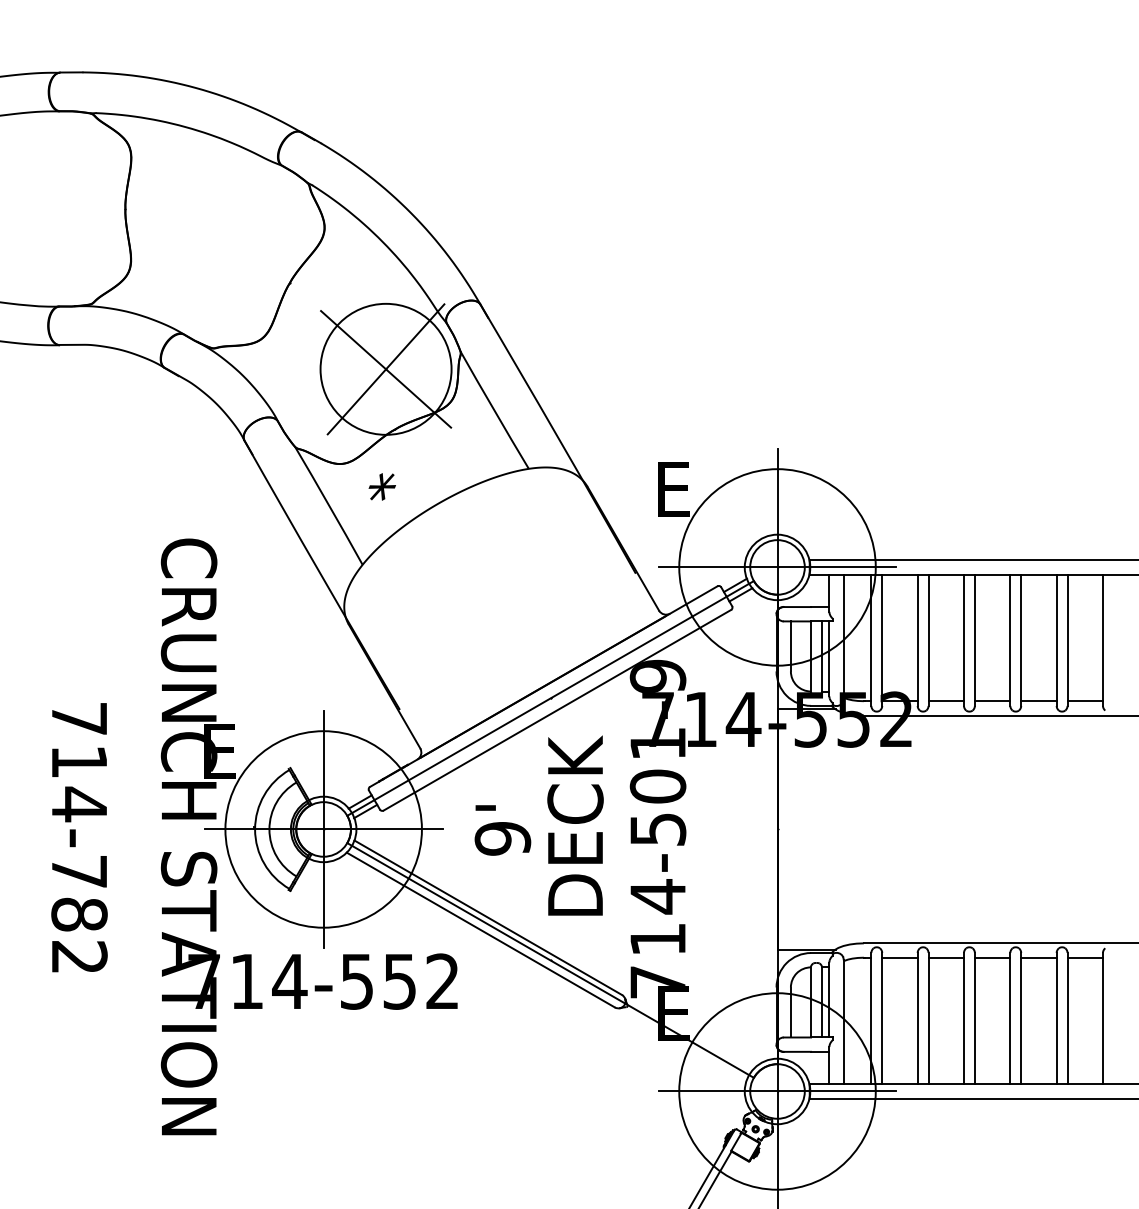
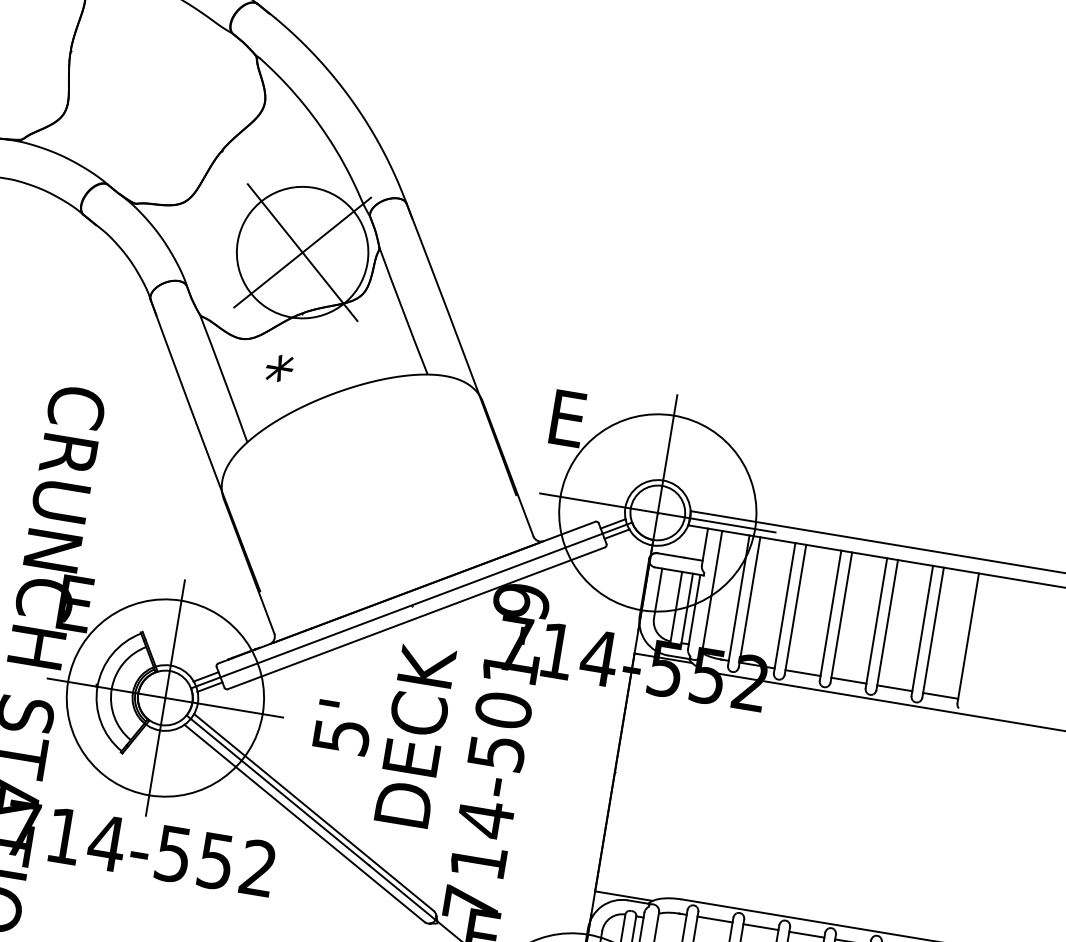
text: (502, 838) -> (341, 736), 9' -> 5'

